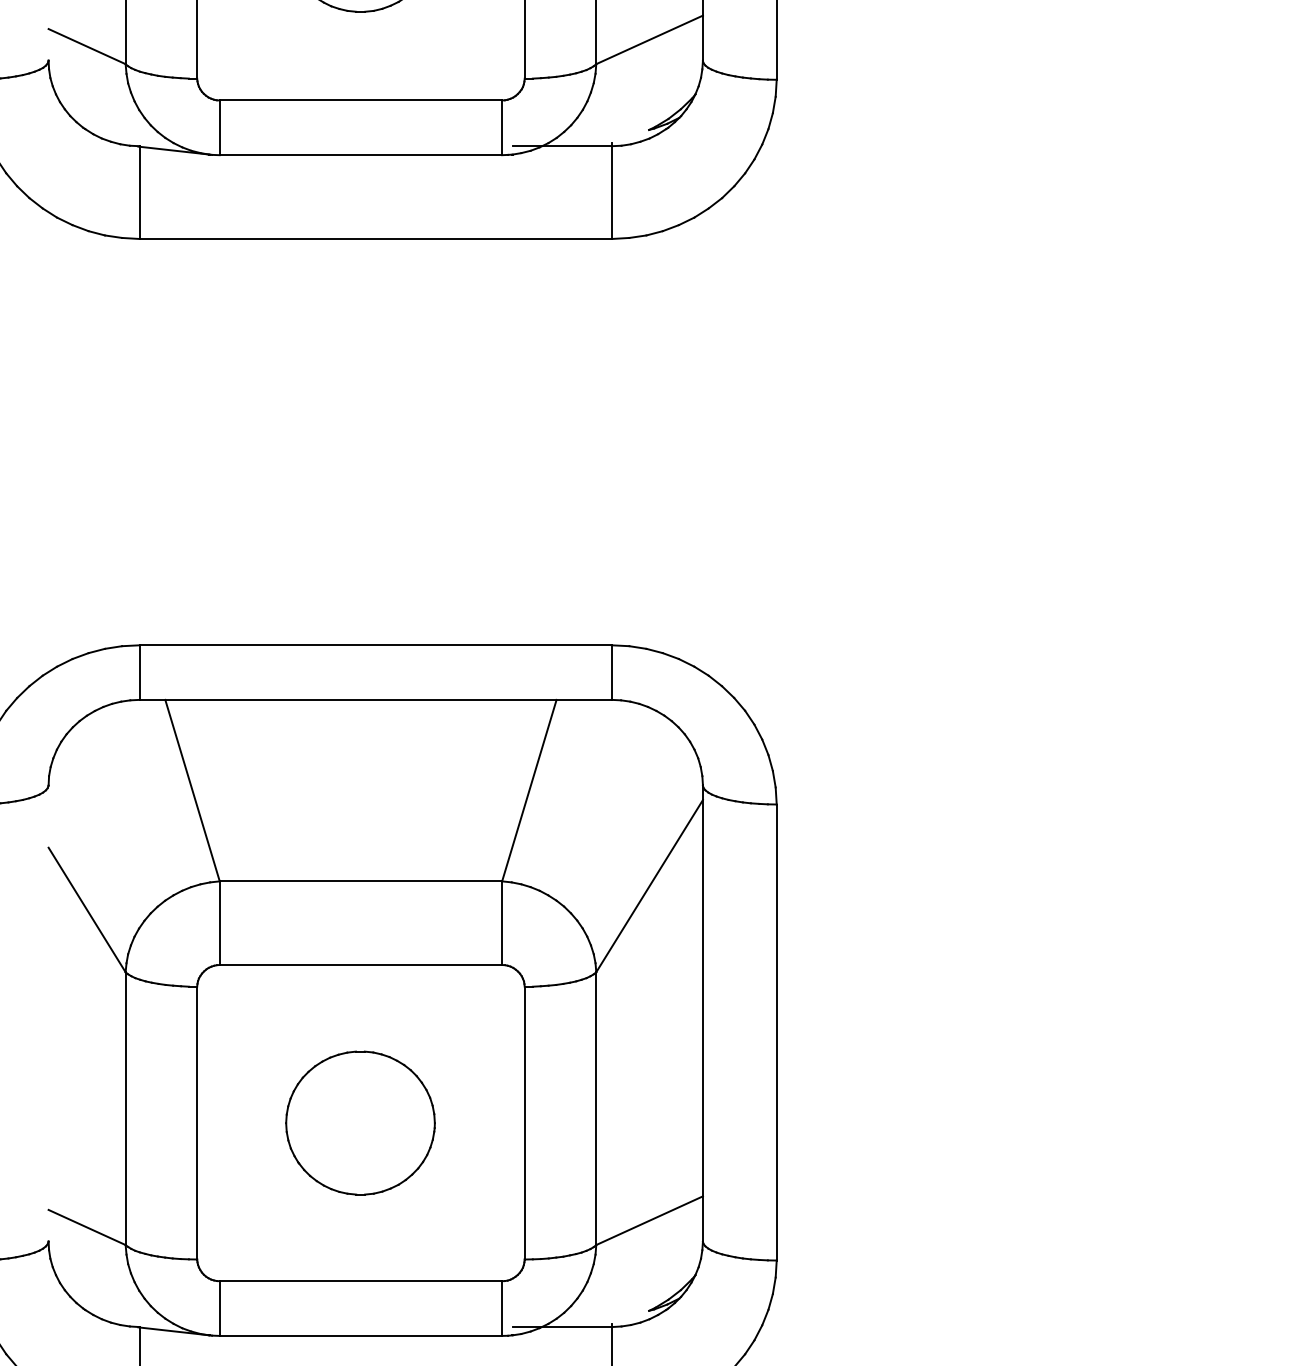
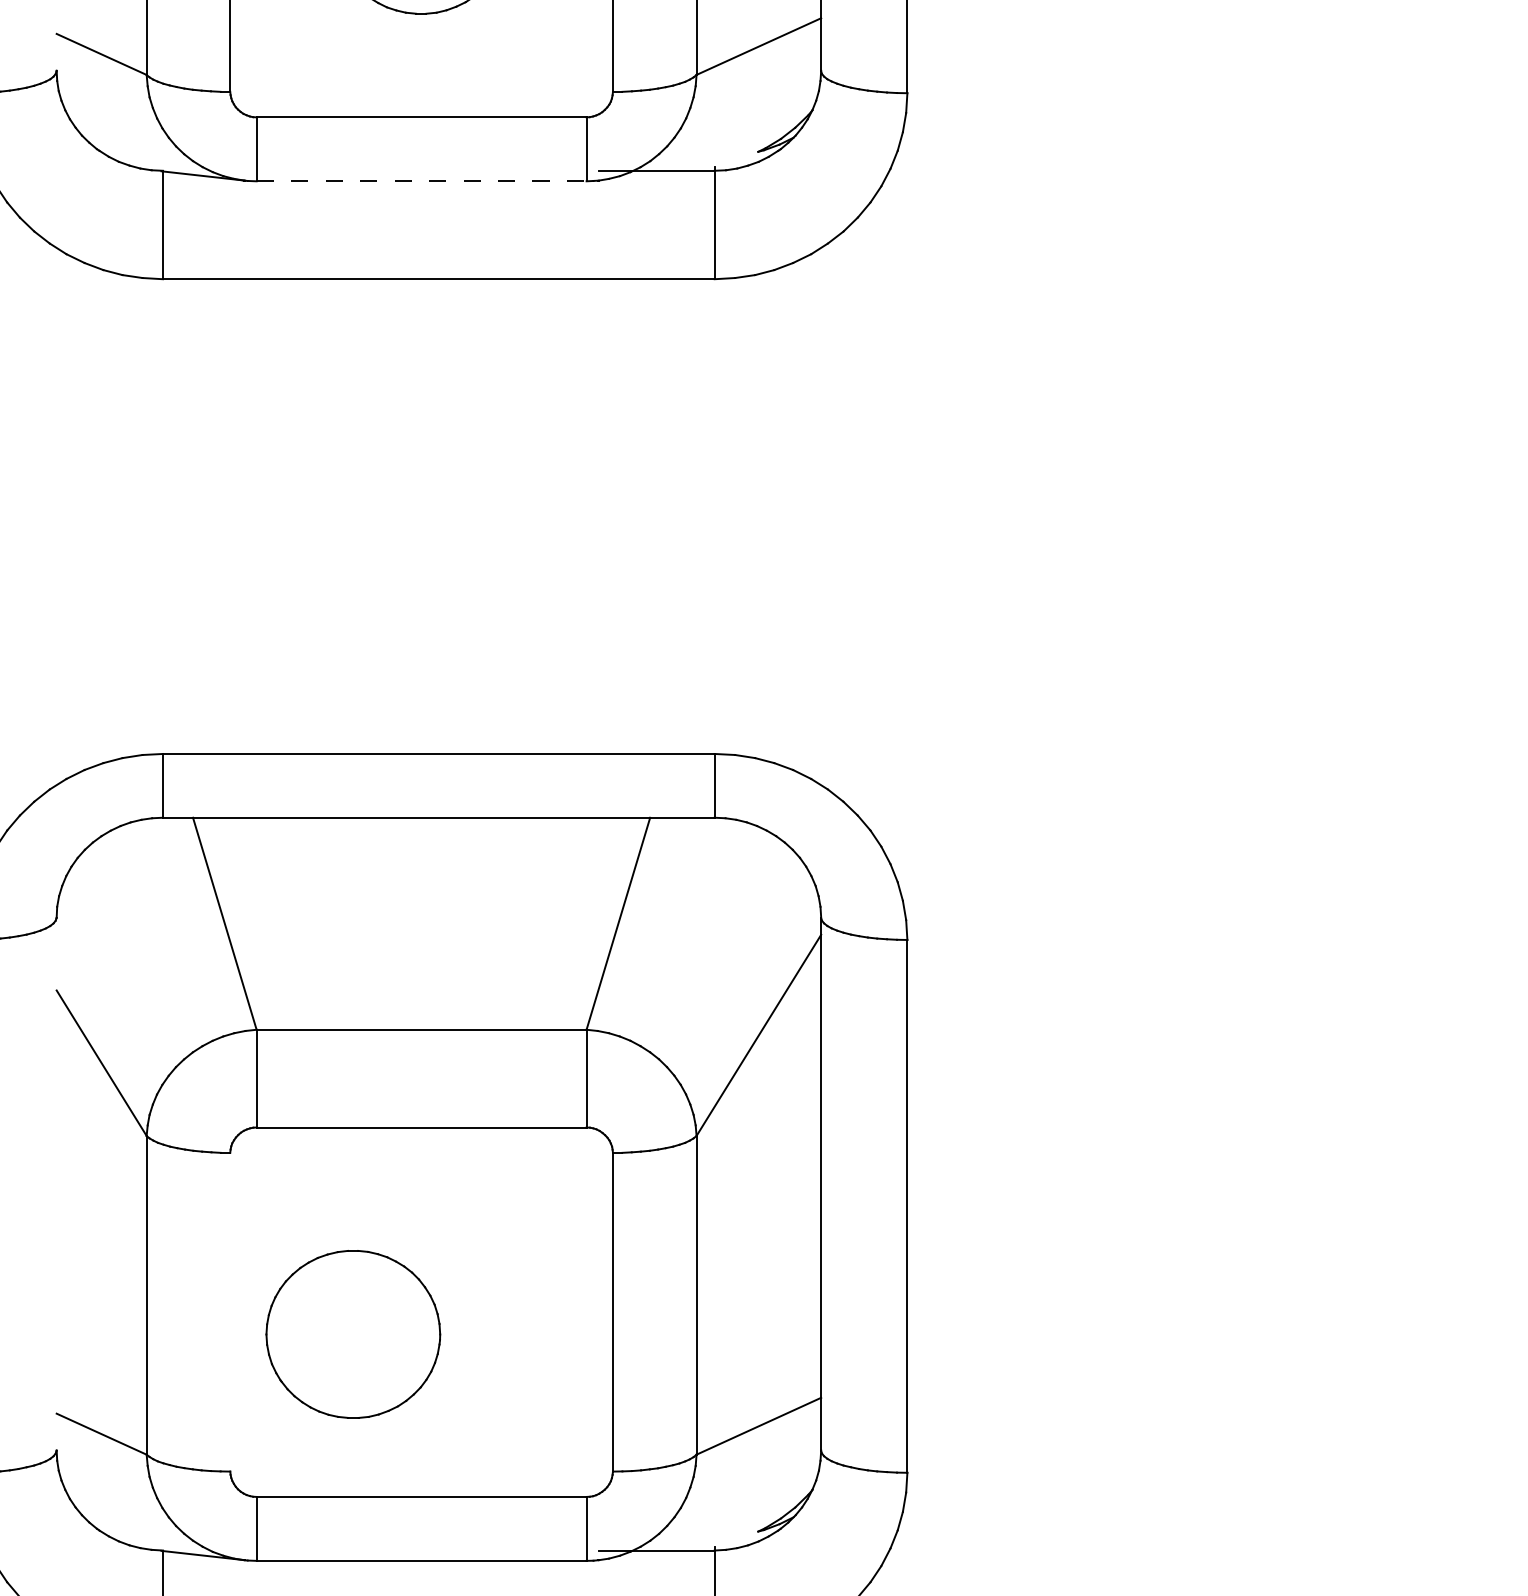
line: (361, 155) -> (422, 181), solid -> dashed
line: (197, 1122) -> (230, 1311), removed
part: (360, 1122) -> (353, 1333), moved

